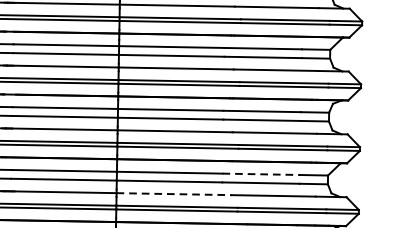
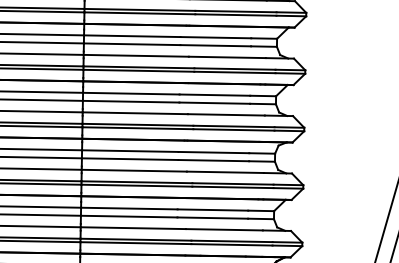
line: (261, 174) -> (213, 210), dashed -> solid
line: (174, 194) -> (133, 228), dashed -> solid

